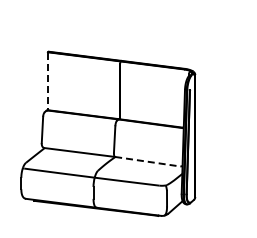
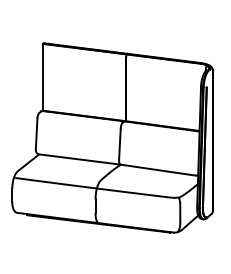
line: (47, 81) -> (42, 77), dashed -> solid
line: (147, 161) -> (157, 169), dashed -> solid

